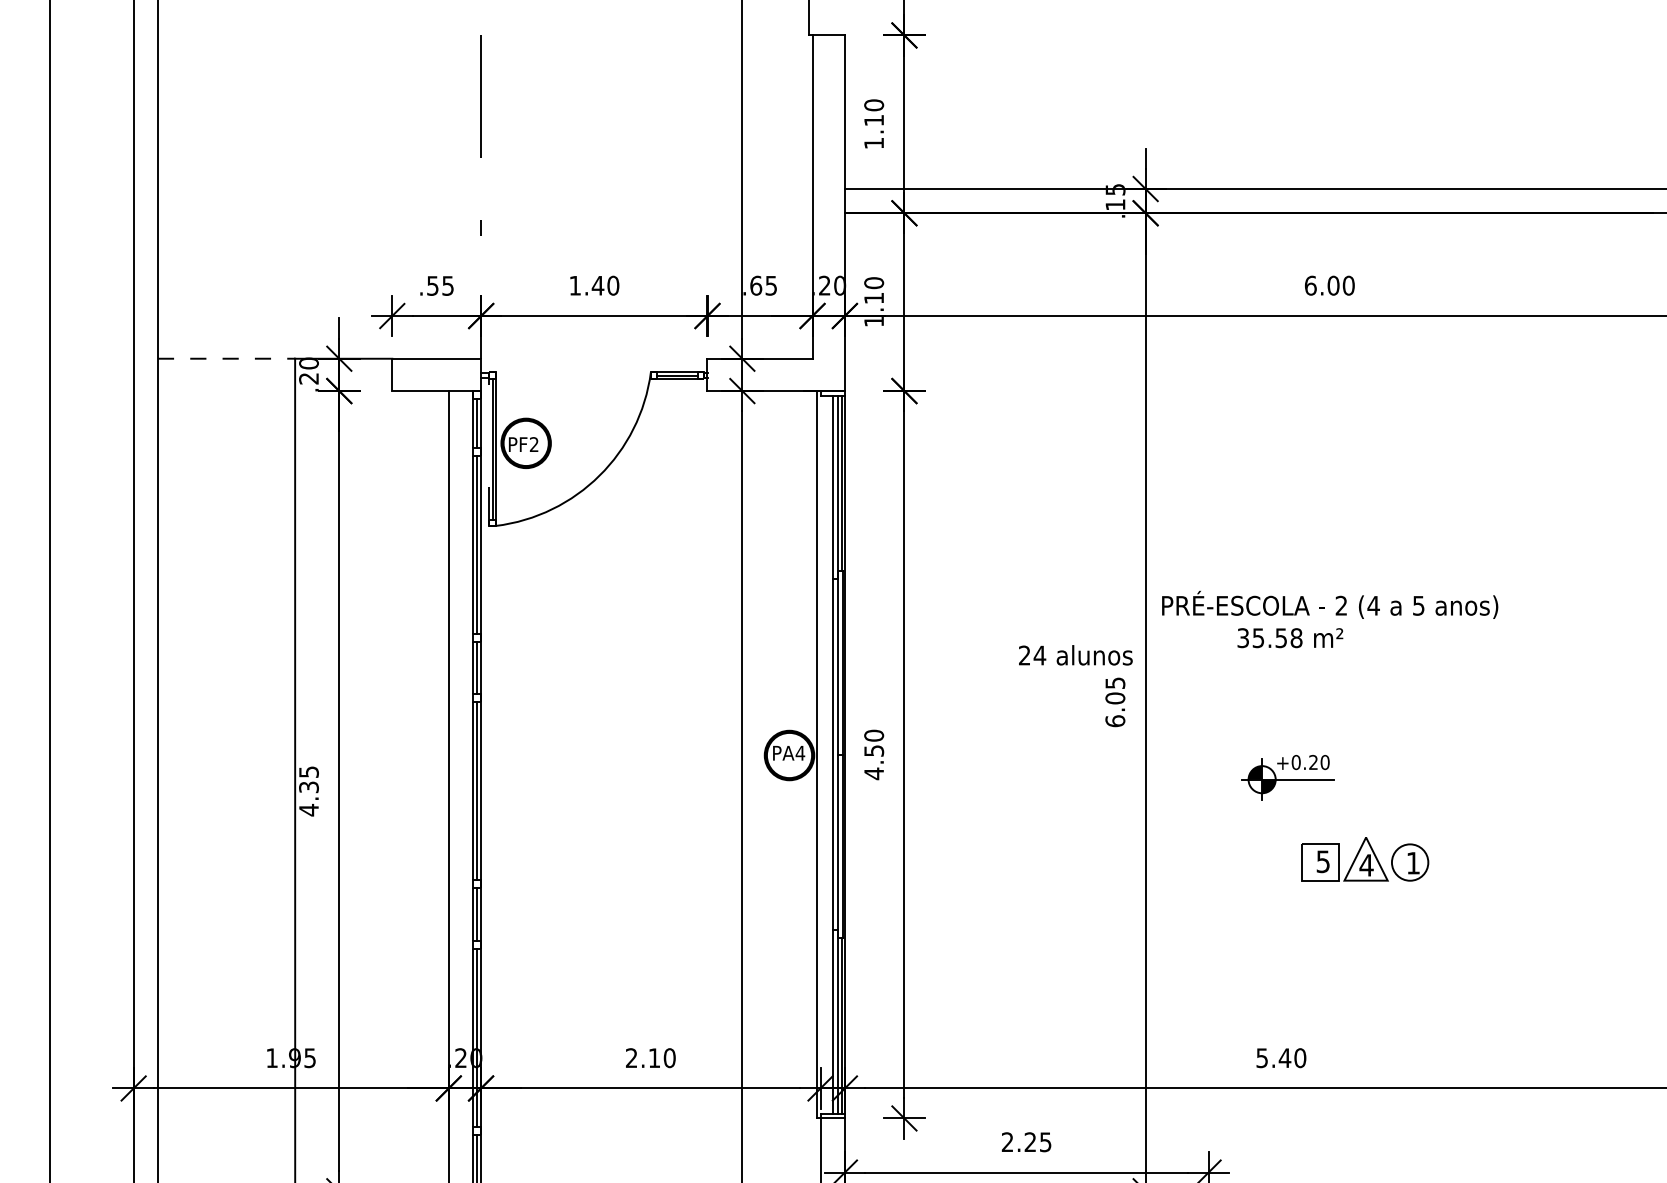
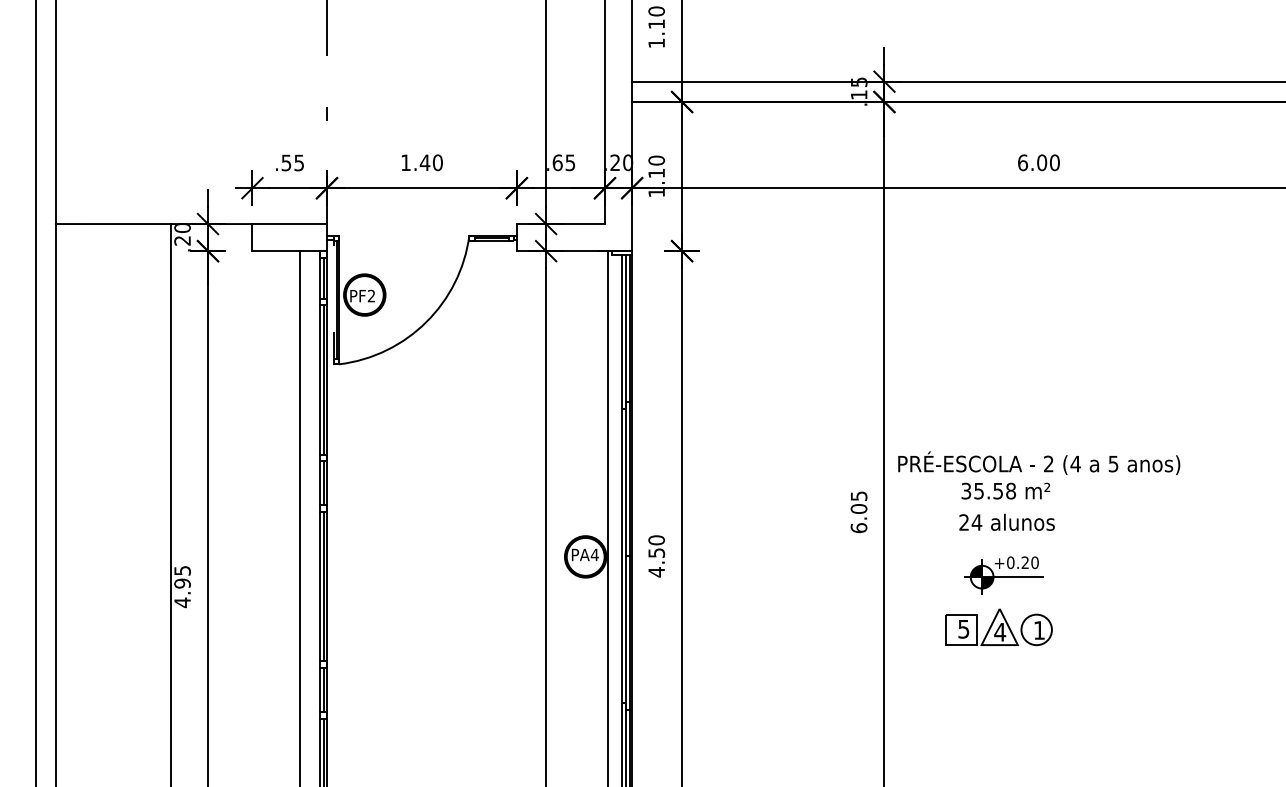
line: (226, 358) -> (113, 223), dashed -> solid
text: (1330, 619) -> (1039, 475), moved
text: (1075, 655) -> (1006, 522), moved
text: (308, 787) -> (182, 583), 4.35 -> 4.95
part: (1365, 859) -> (999, 627), moved

